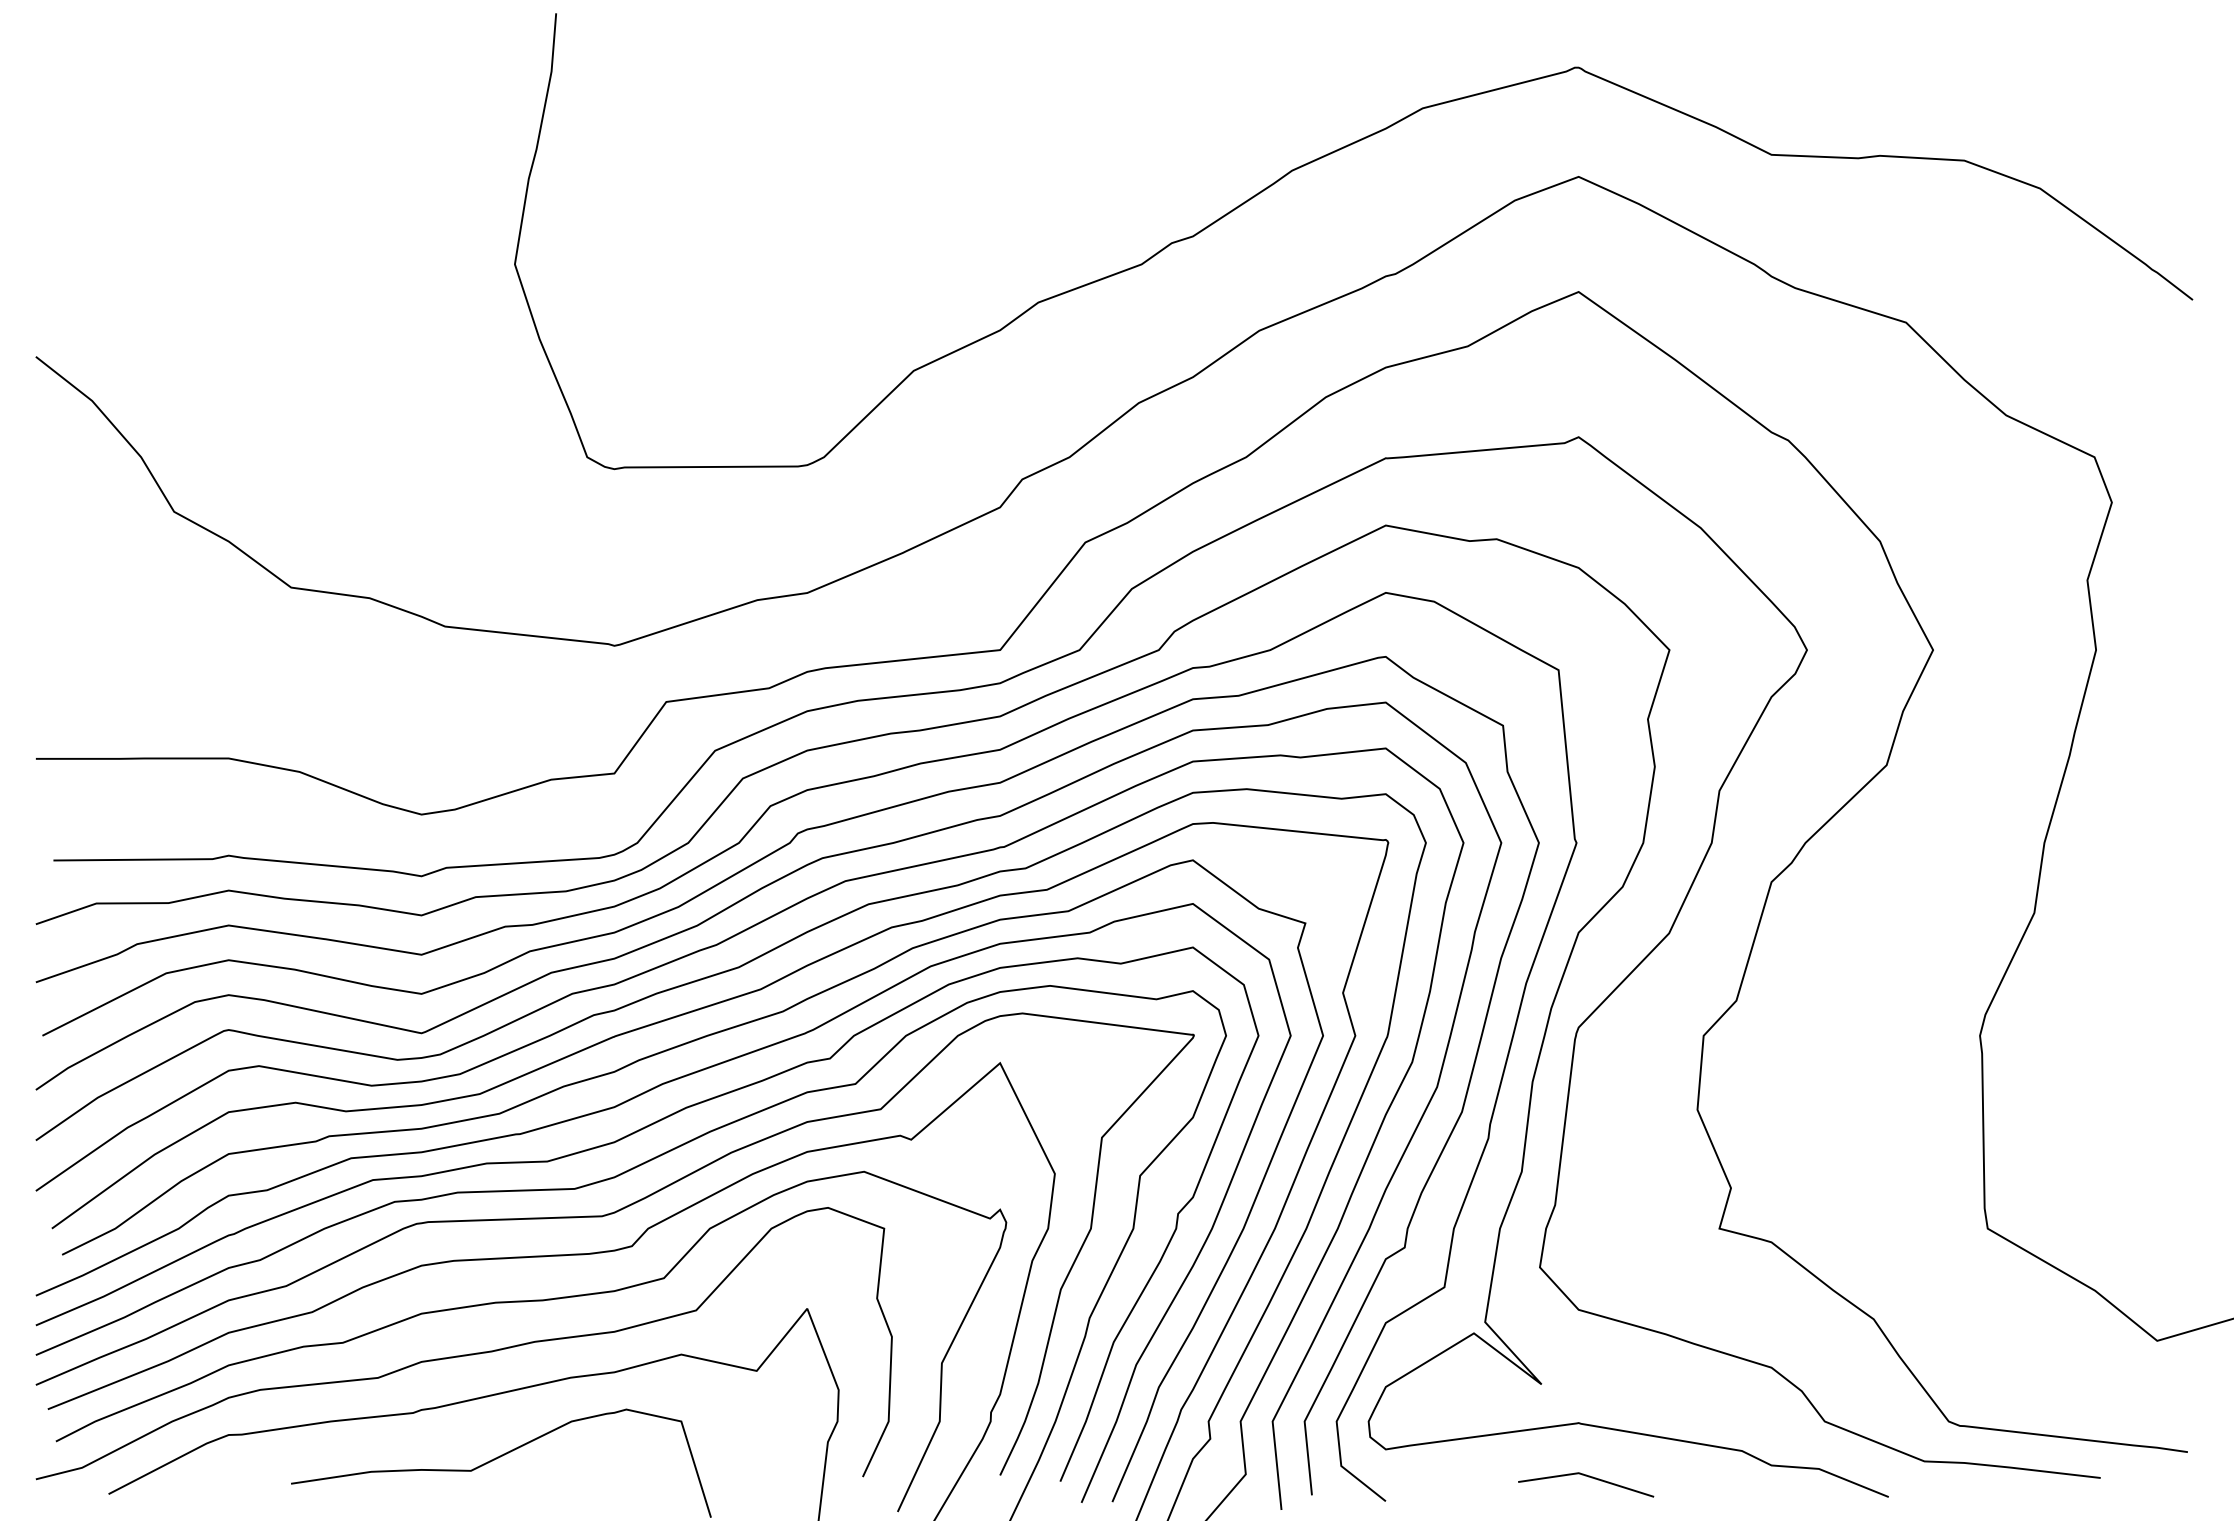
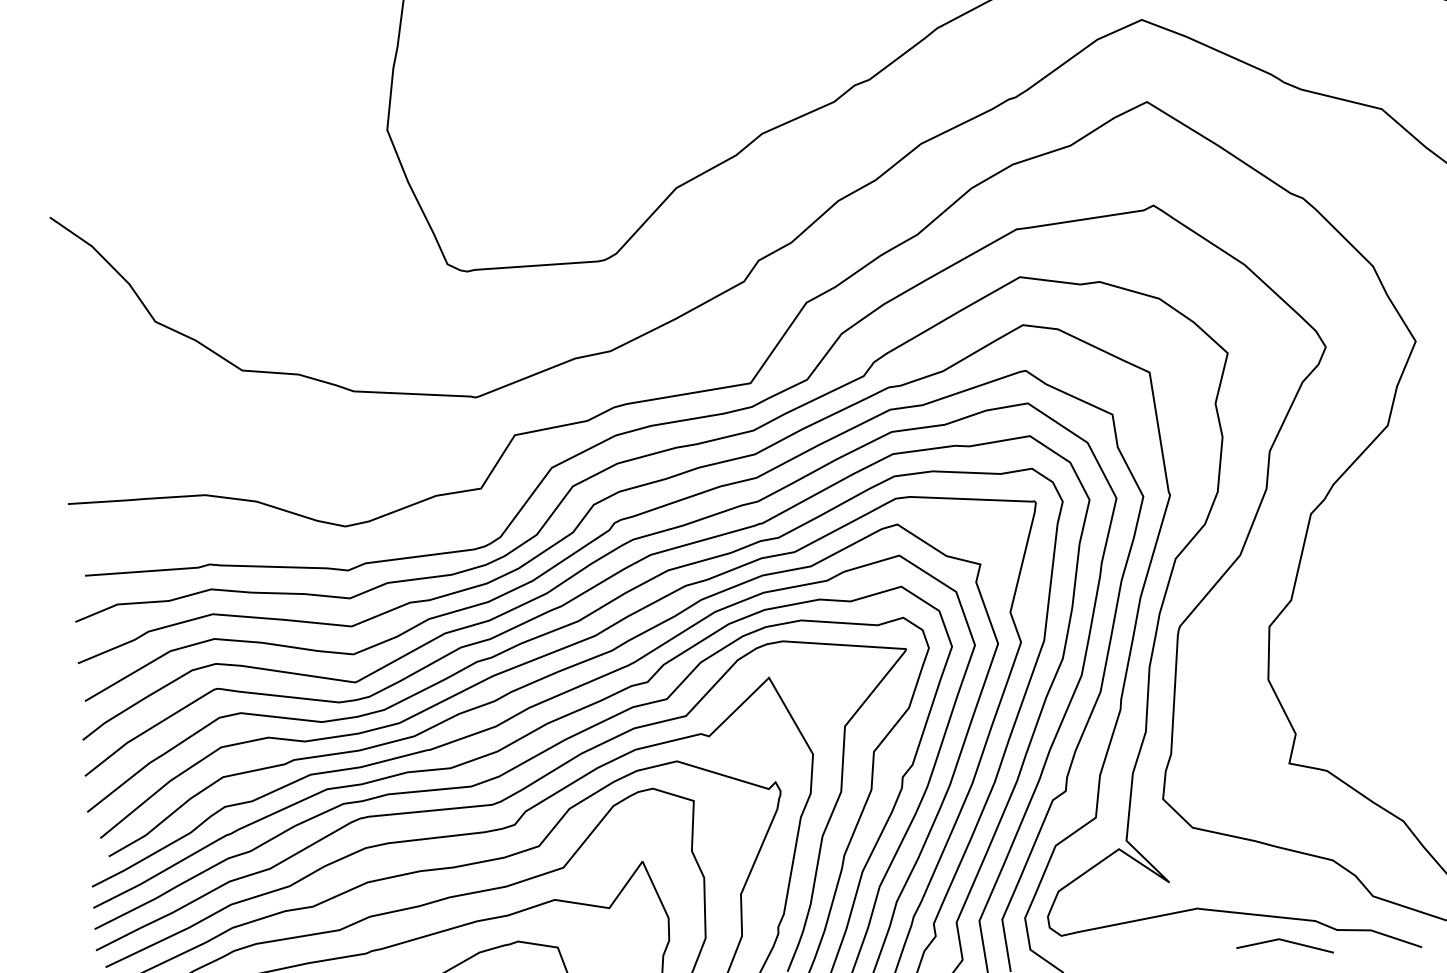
line: (1588, 1477) -> (1286, 941), moved

